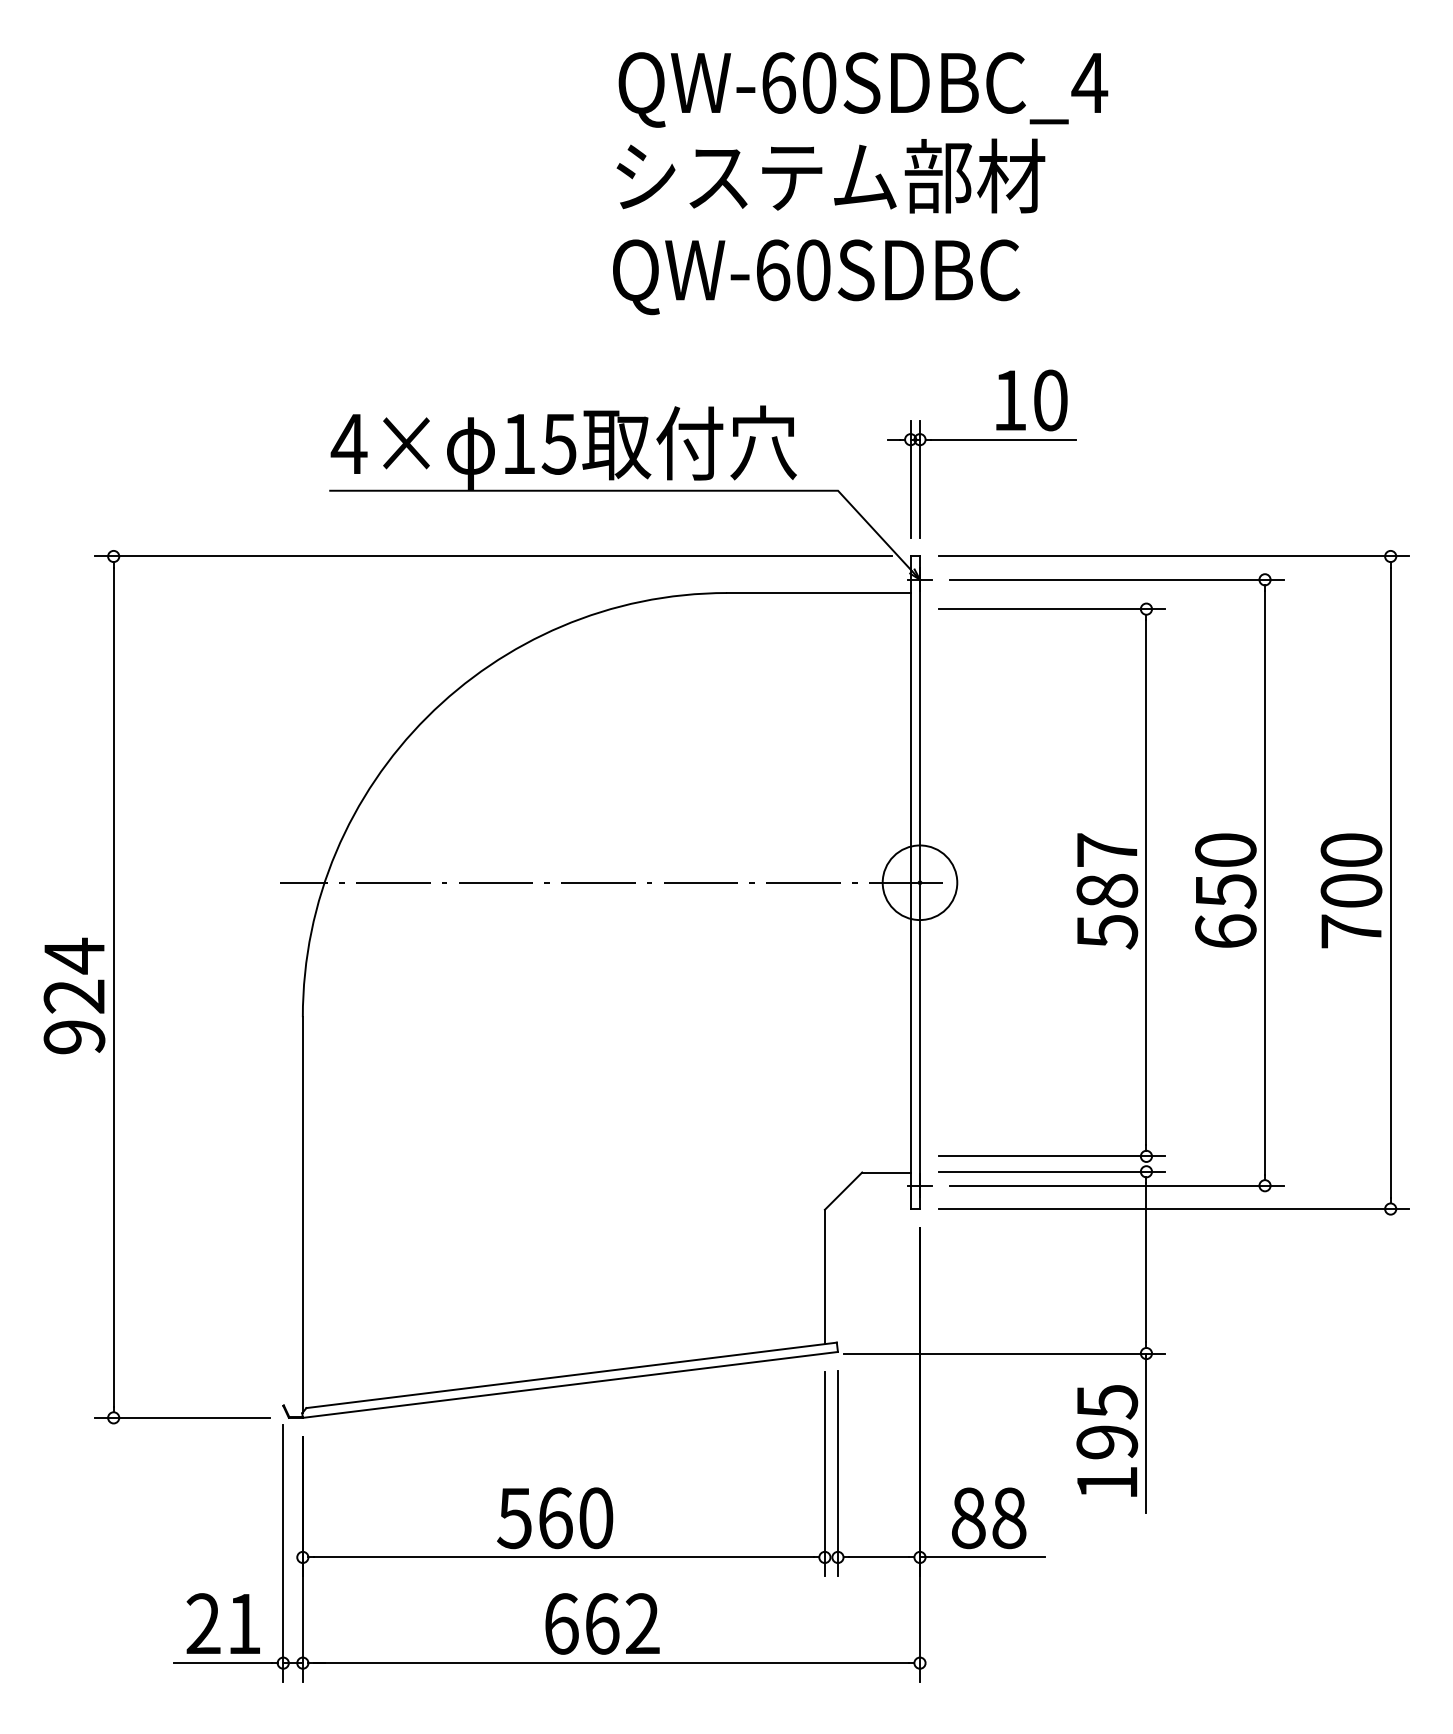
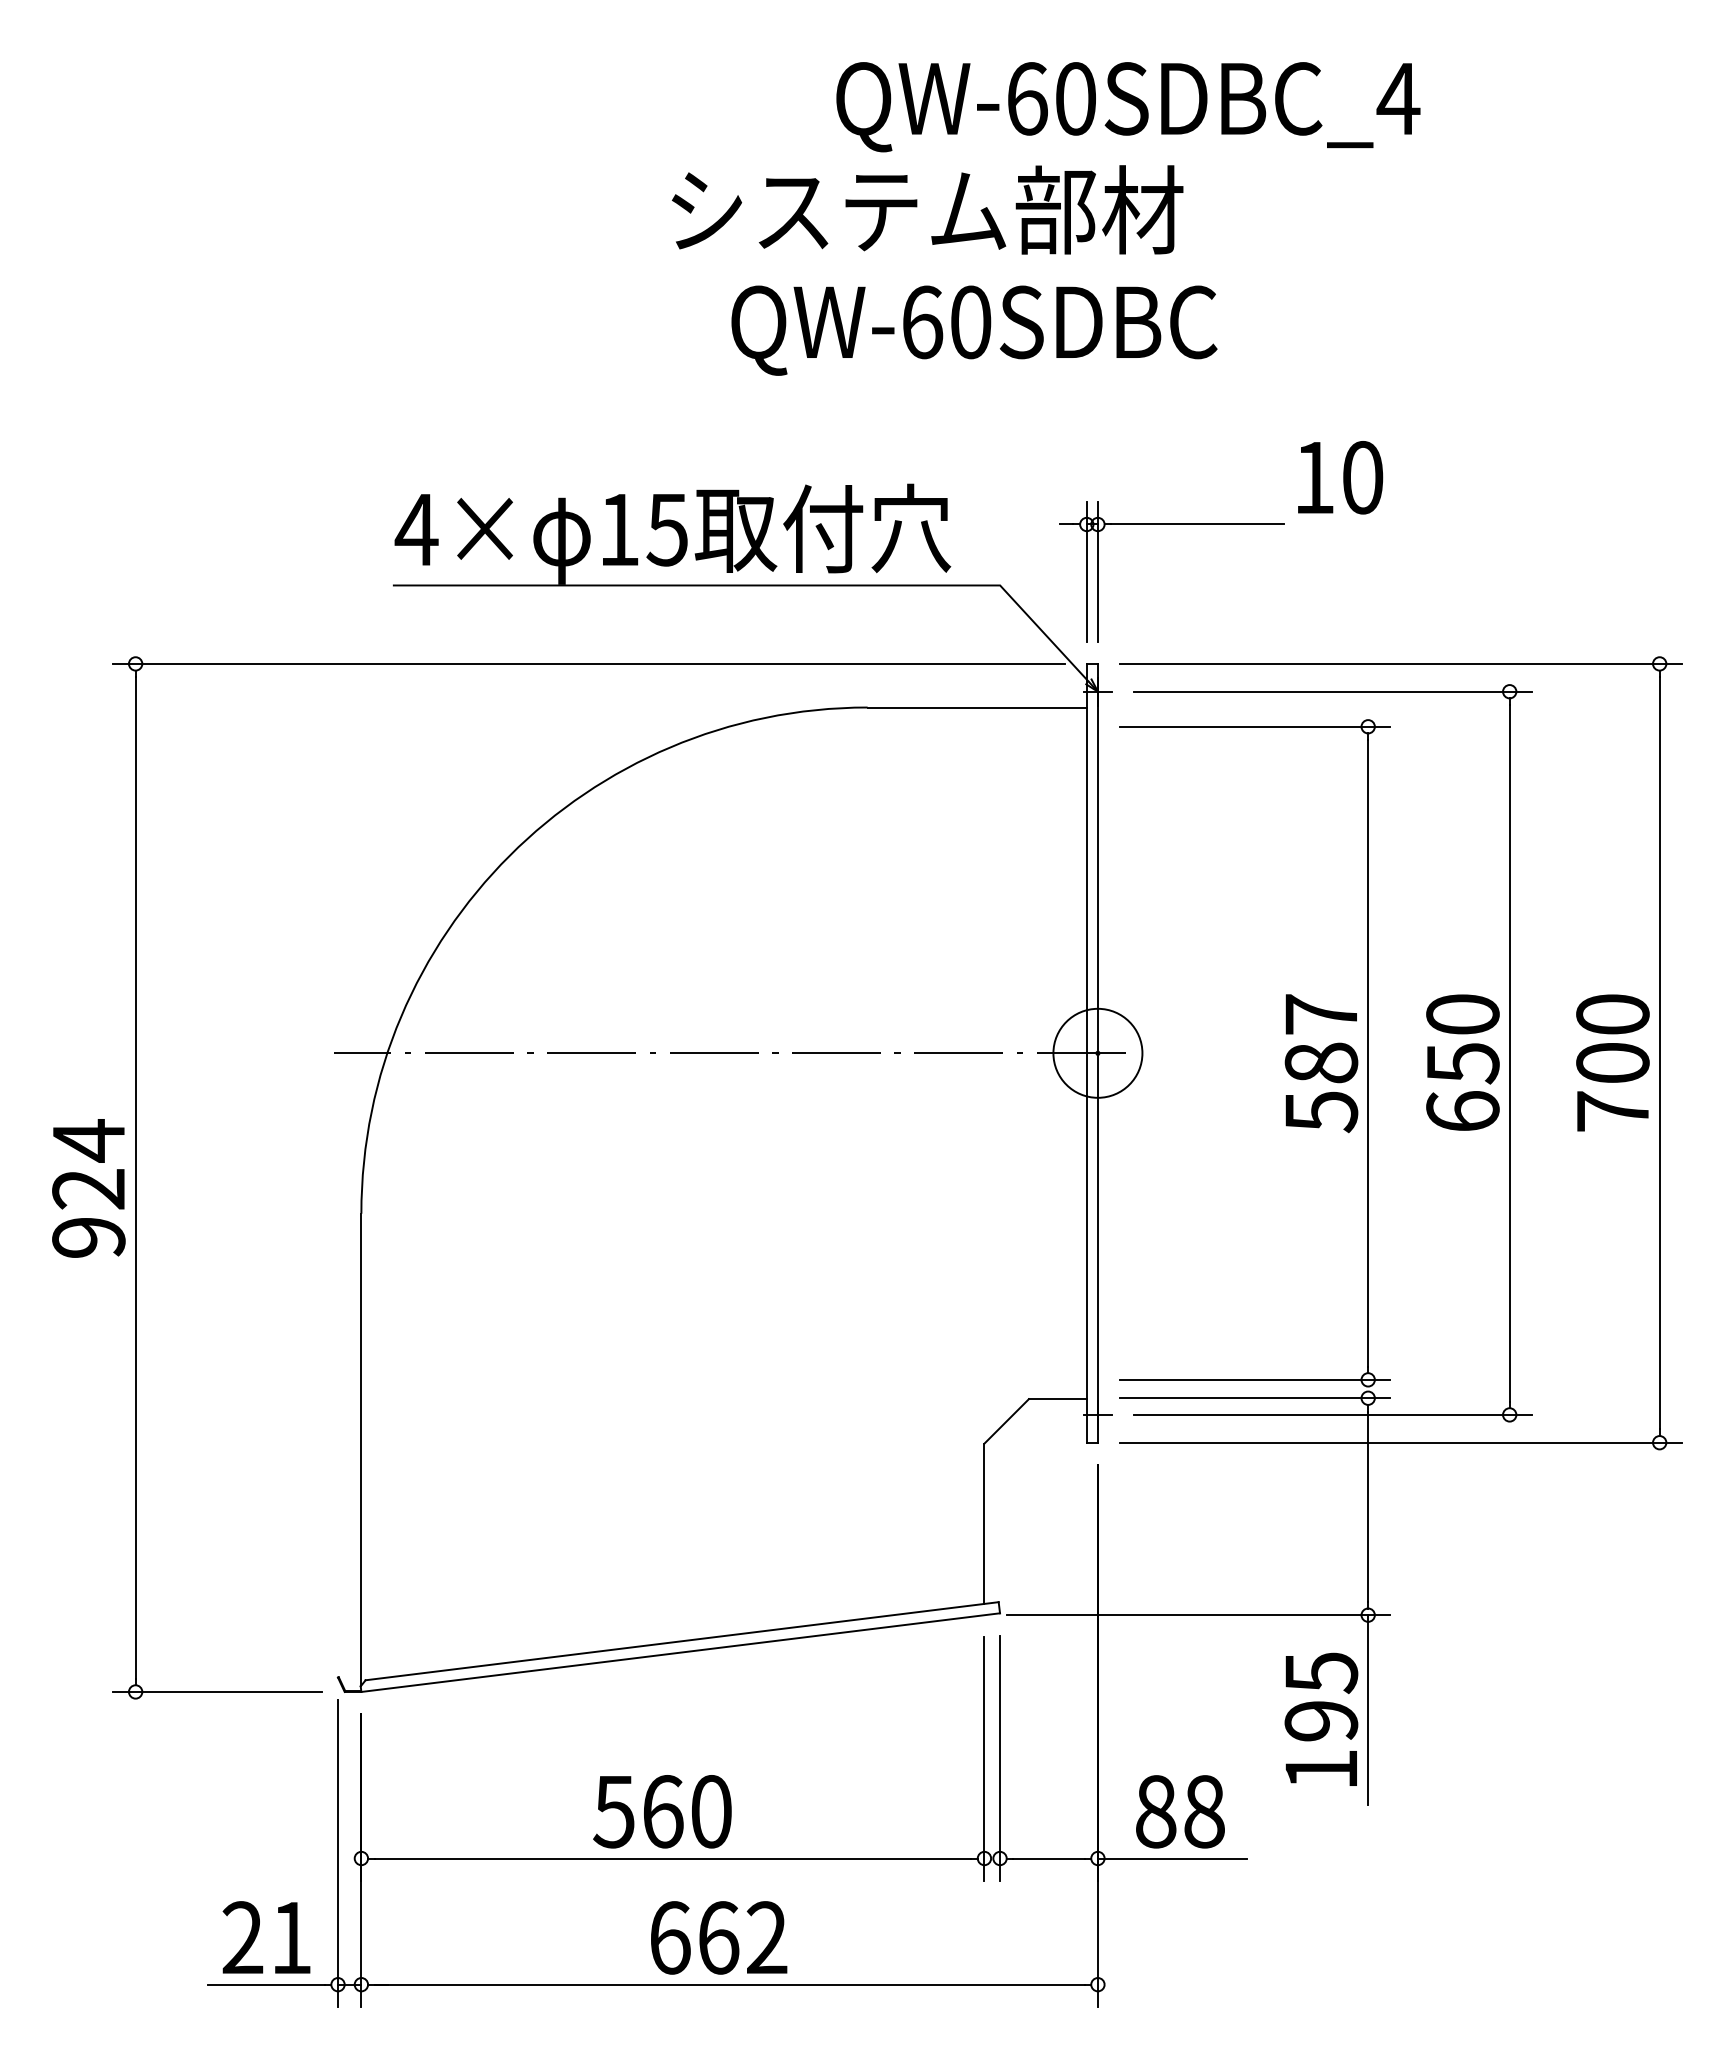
text: (863, 90) -> (1128, 107), moved
text: (830, 175) -> (927, 209), moved
text: (1031, 400) -> (1340, 477), moved

